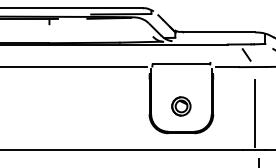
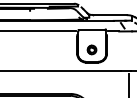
line: (254, 114) -> (126, 53), removed

